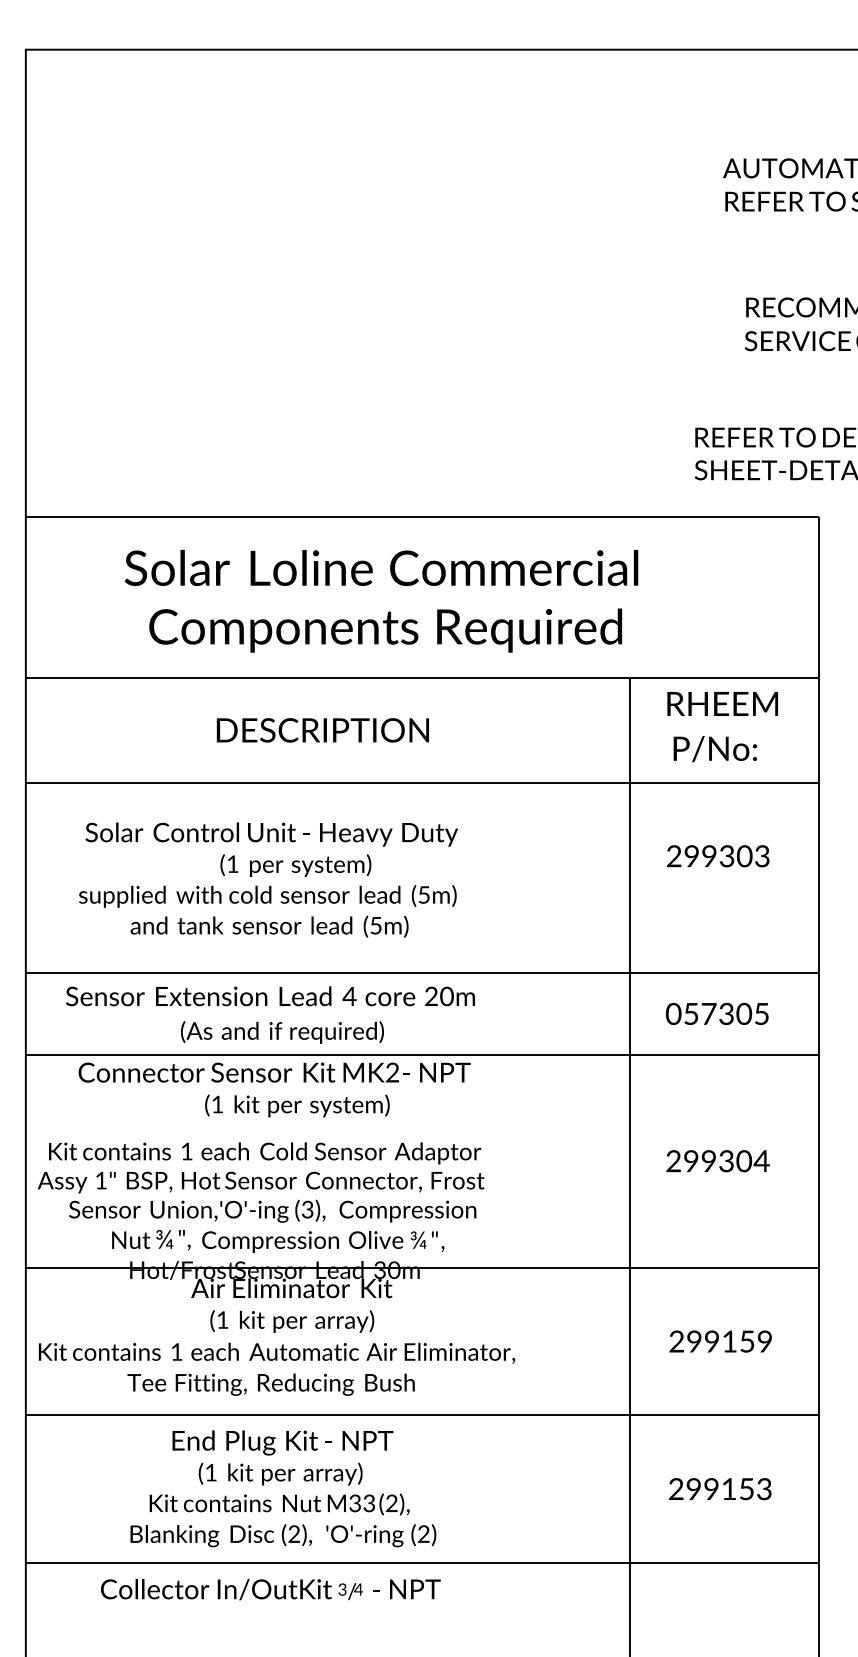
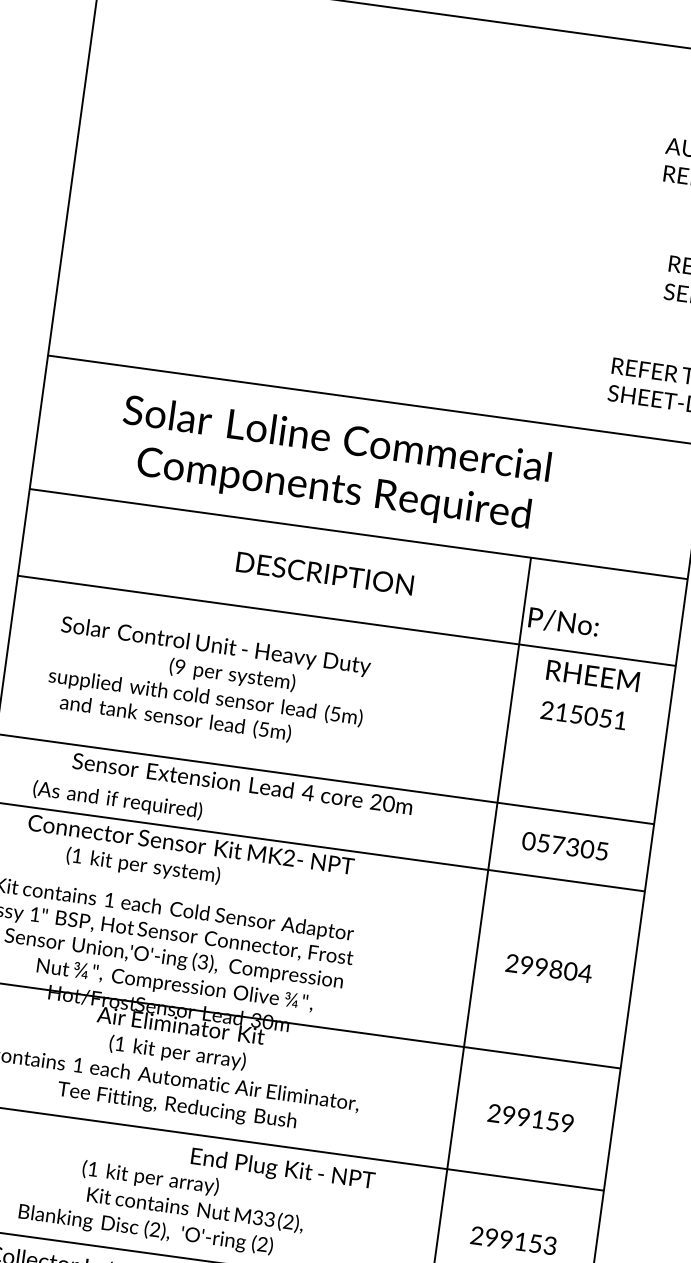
text: (722, 703) -> (592, 675), moved
text: (322, 730) -> (324, 573), moved
text: (714, 749) -> (563, 622), moved
text: (726, 856) -> (590, 716), 299303 -> 215051
text: (232, 863) -> (180, 666), (1 -> (9
text: (269, 926) -> (175, 718), moved
text: (270, 996) -> (242, 783), moved
text: (282, 1032) -> (117, 800), moved
text: (297, 1105) -> (143, 865), moved
text: (726, 1160) -> (556, 968), 299304 -> 299804
text: (270, 1384) -> (176, 1106), moved
text: (282, 1442) -> (282, 1169), moved
text: (279, 1504) -> (195, 1210), moved

